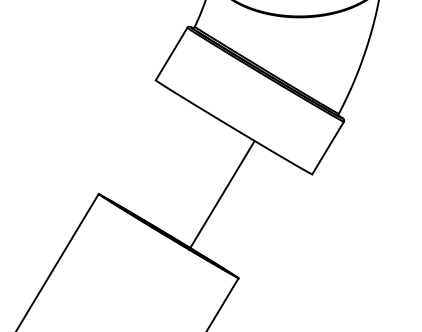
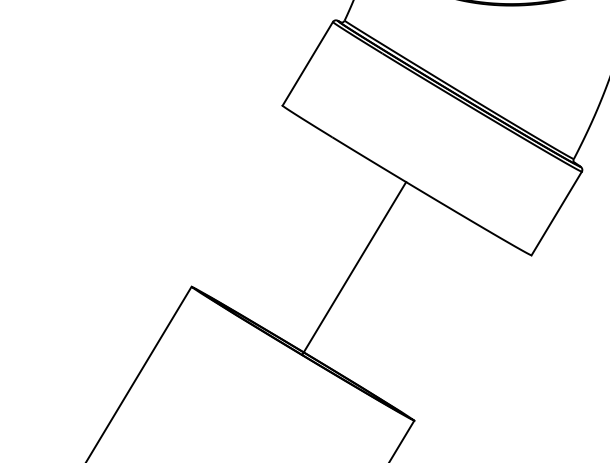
line: (221, 195) -> (353, 268), moved

